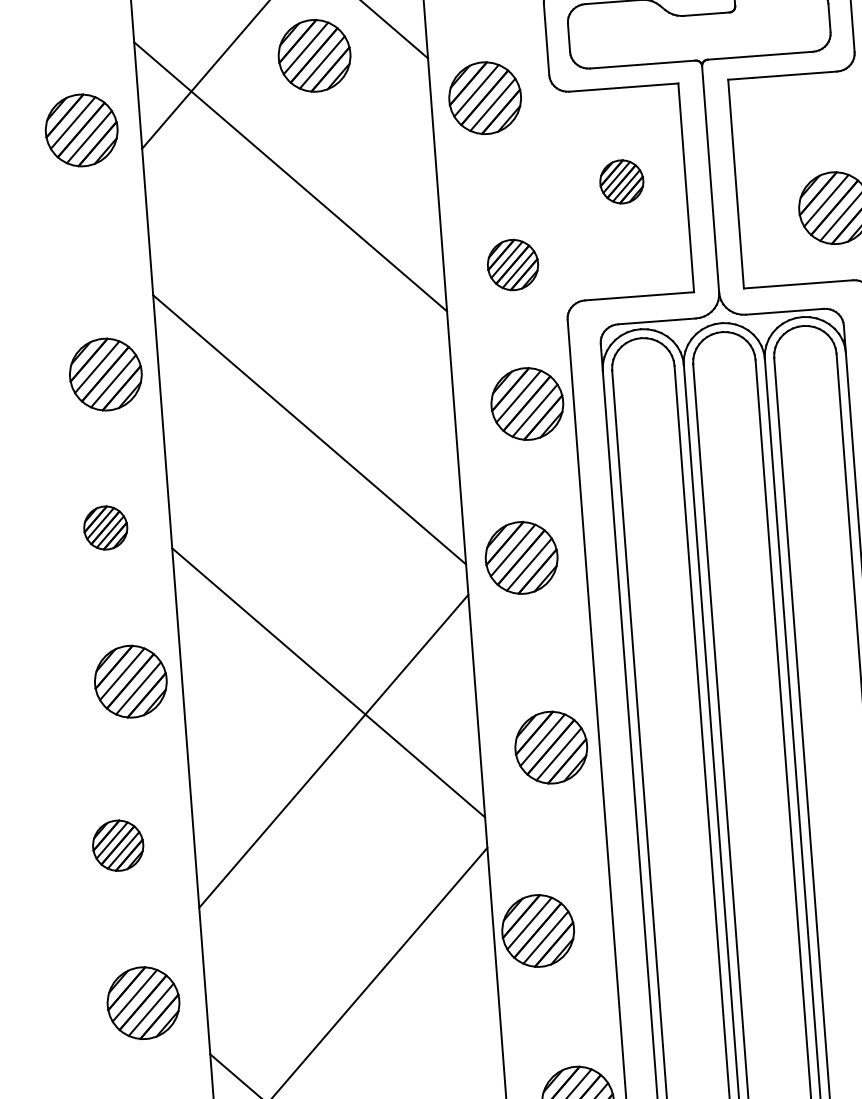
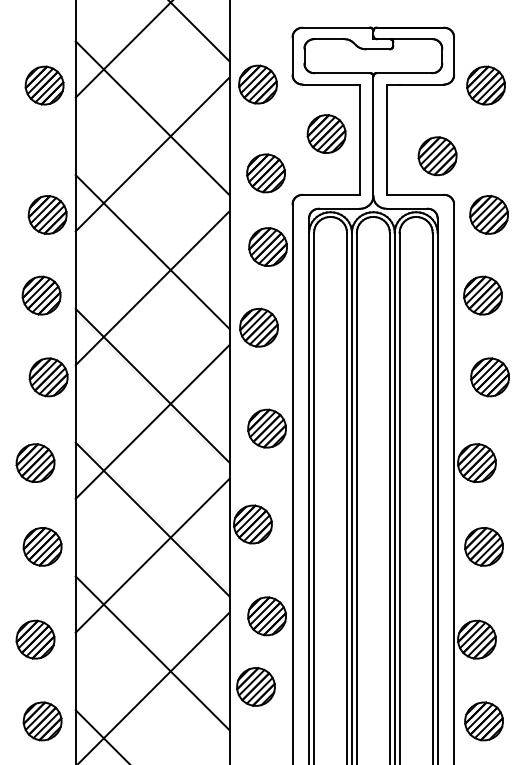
part: (313, 55) -> (169, 55), removed
part: (621, 180) -> (326, 133), size x1.67
line: (295, 245) -> (152, 154), added
part: (511, 265) -> (265, 173), size x1.43
line: (314, 498) -> (152, 288), added
part: (105, 527) -> (41, 295), size x1.67
part: (117, 844) -> (35, 462), size x1.43
line: (347, 935) -> (152, 519), added

